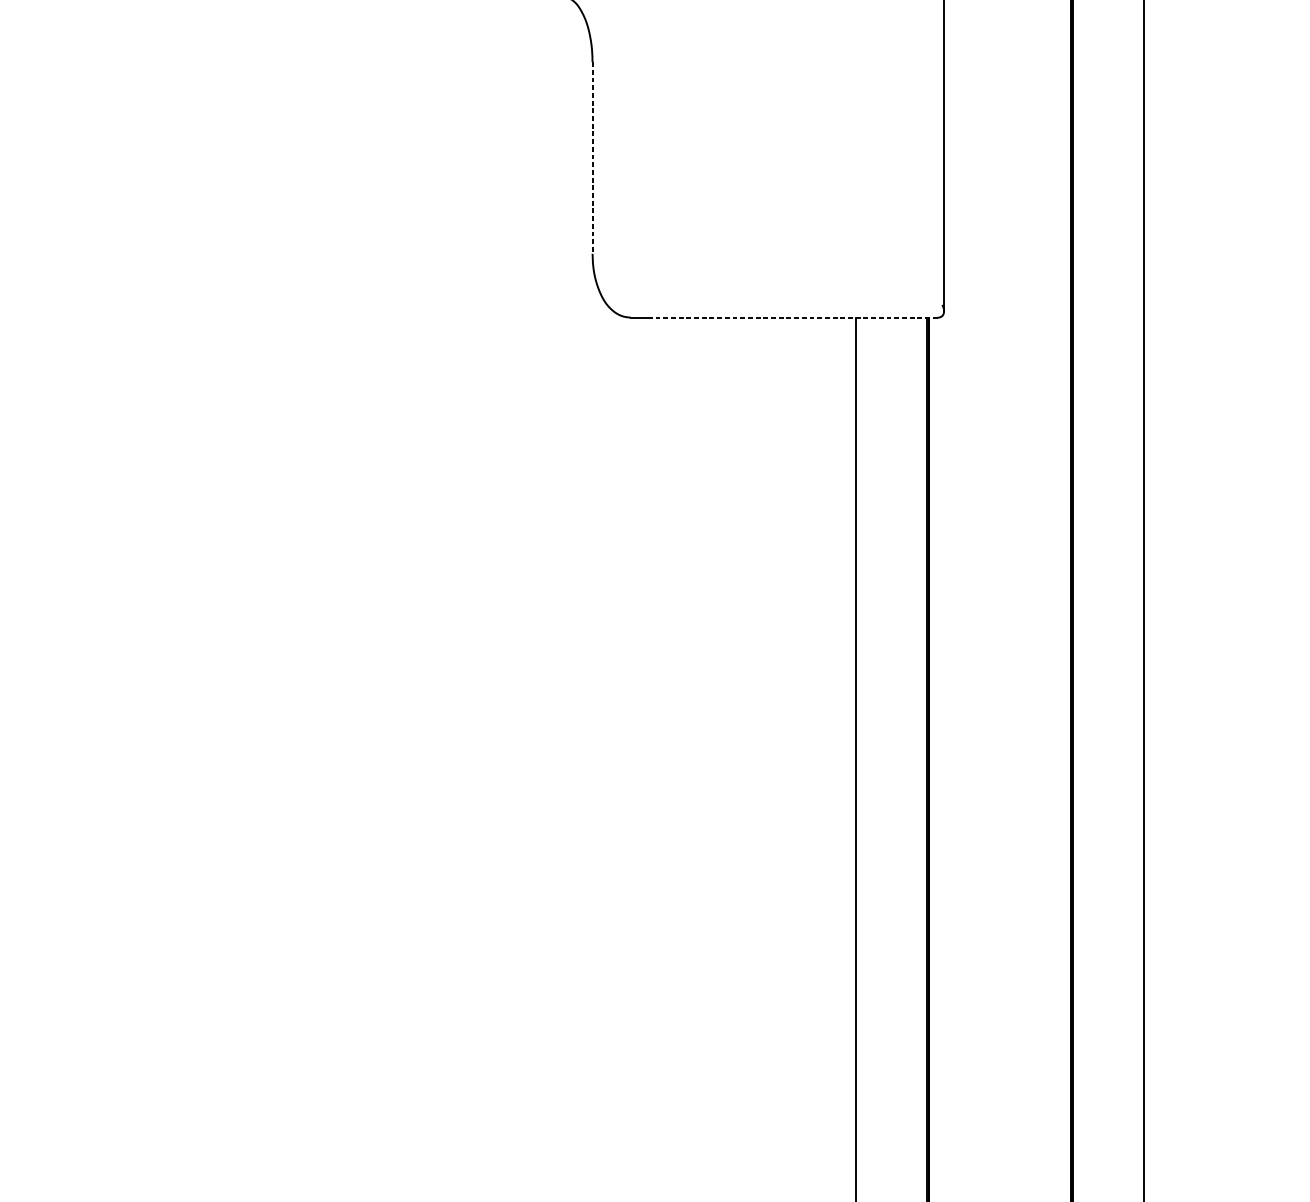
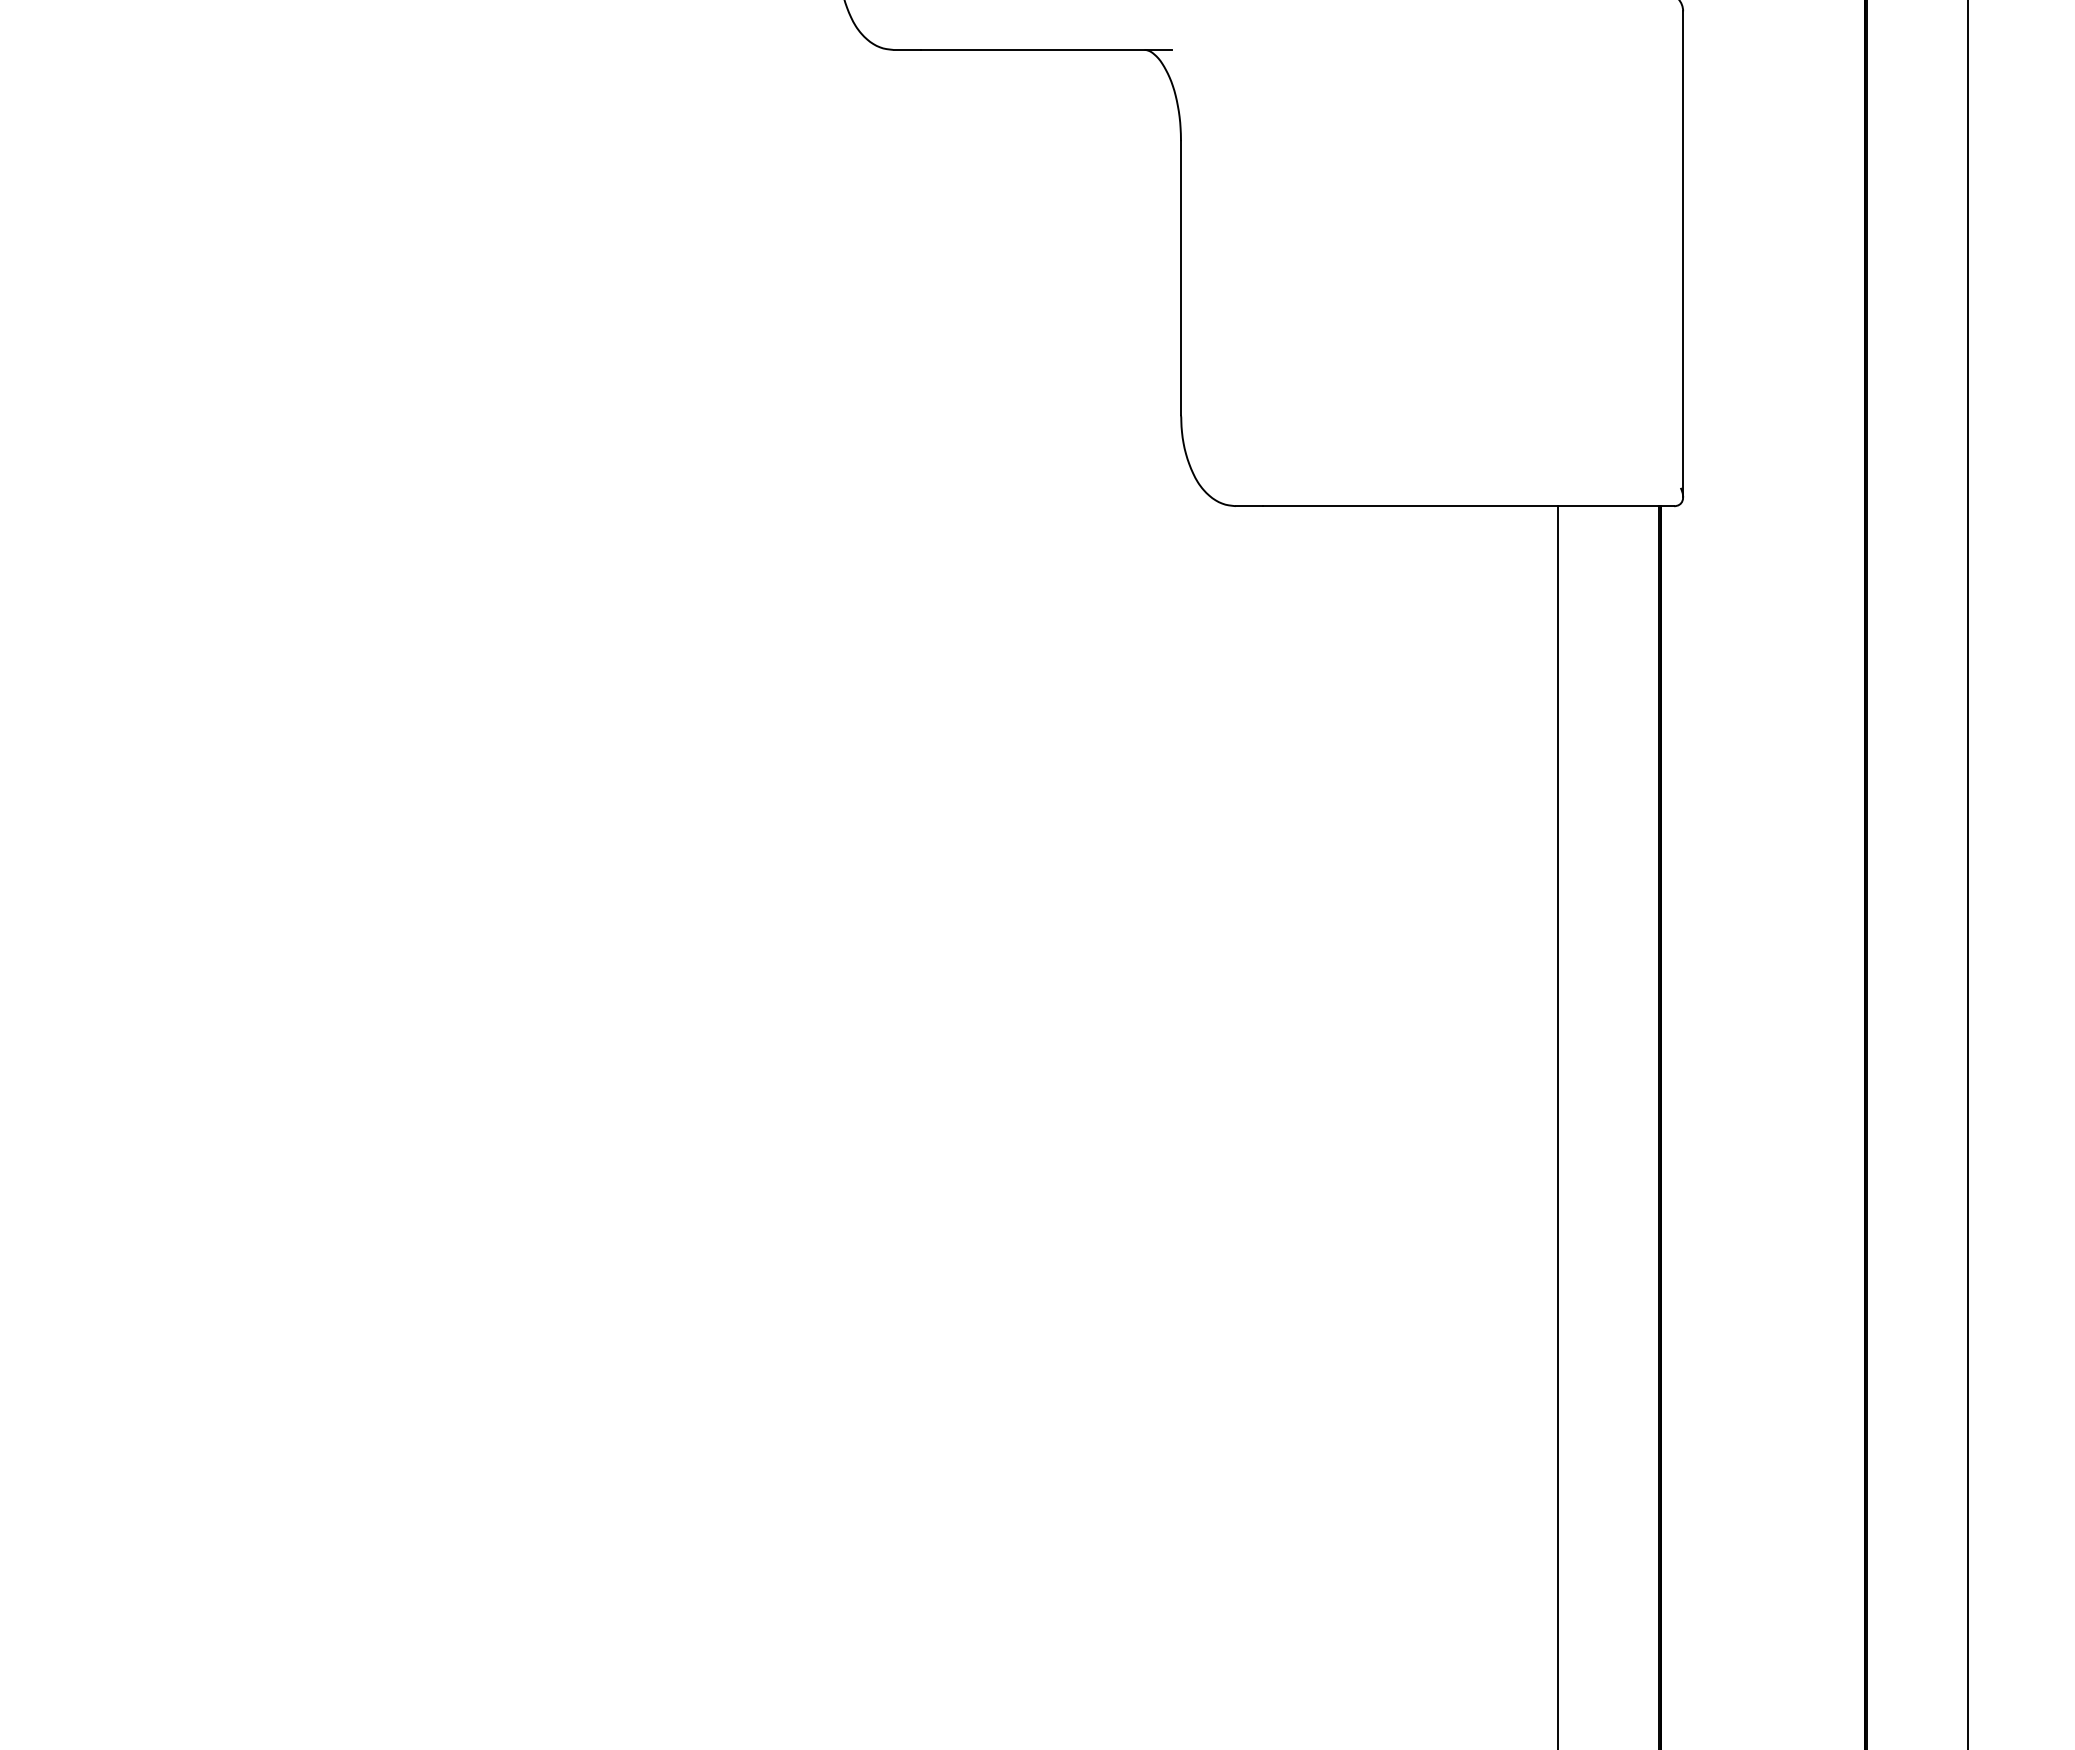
line: (592, 158) -> (1180, 278), dashed -> solid
line: (793, 317) -> (1468, 506), dashed -> solid

